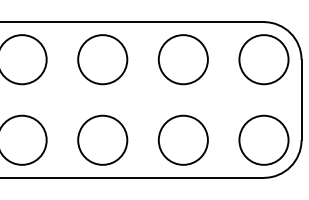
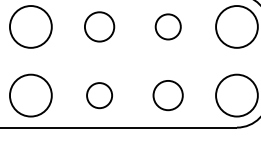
circle: (102, 59) -> (99, 26), size x0.7
circle: (182, 59) -> (167, 26), size x0.6
circle: (102, 139) -> (99, 94), size x0.6
circle: (182, 139) -> (167, 94), size x0.7

